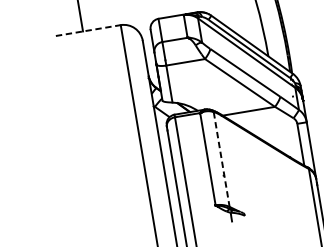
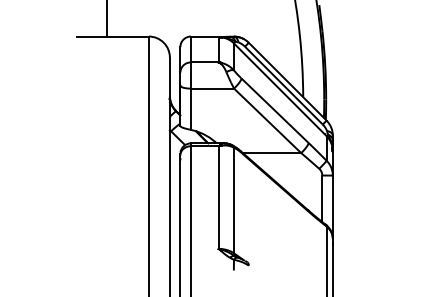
line: (88, 30) -> (113, 36), dashed -> solid
line: (221, 159) -> (233, 200), dashed -> solid

